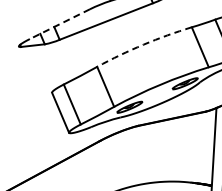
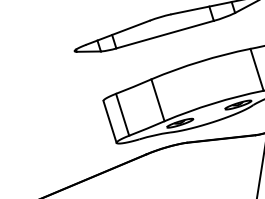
line: (60, 23) -> (118, 32), dashed -> solid
arc: (143, 44) -> (200, 61), dashed -> solid

